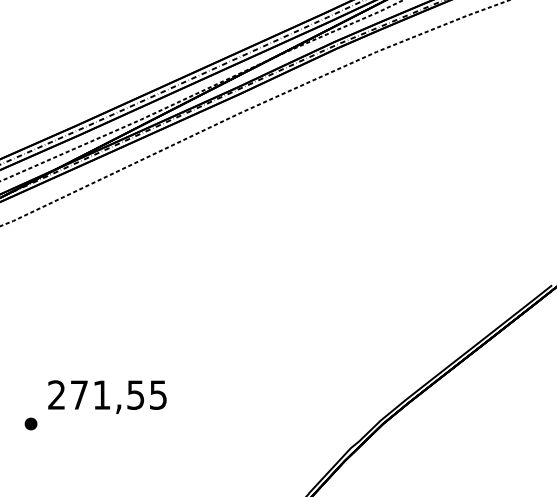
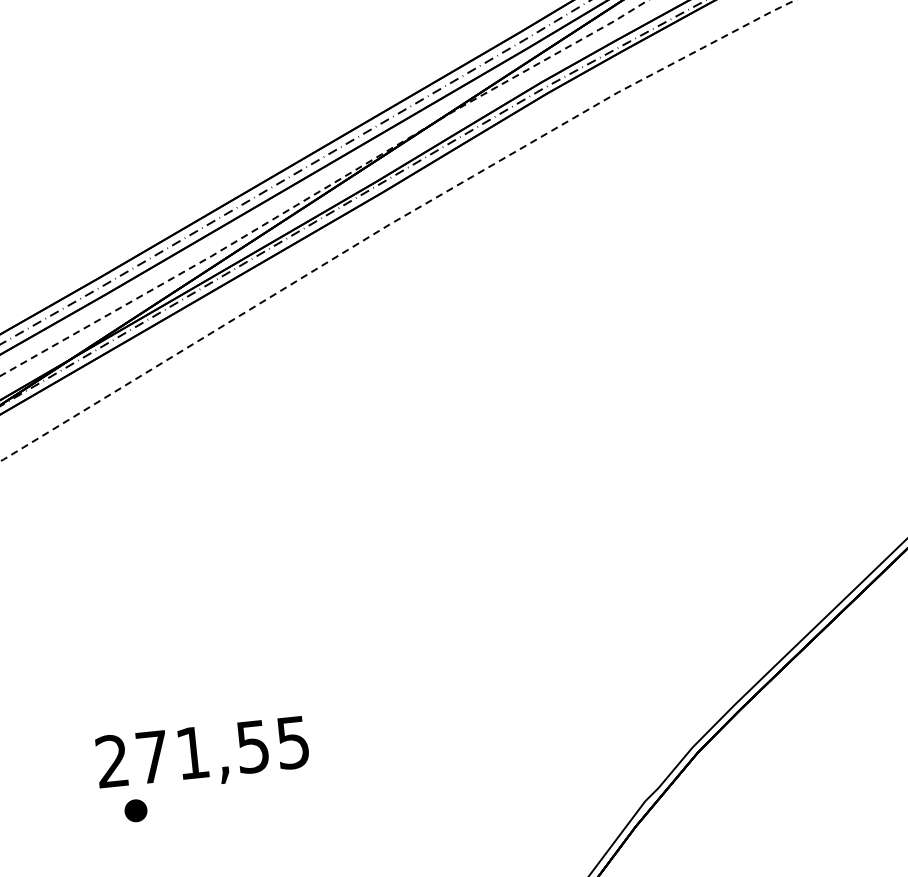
part: (30, 423) -> (134, 809), moved

